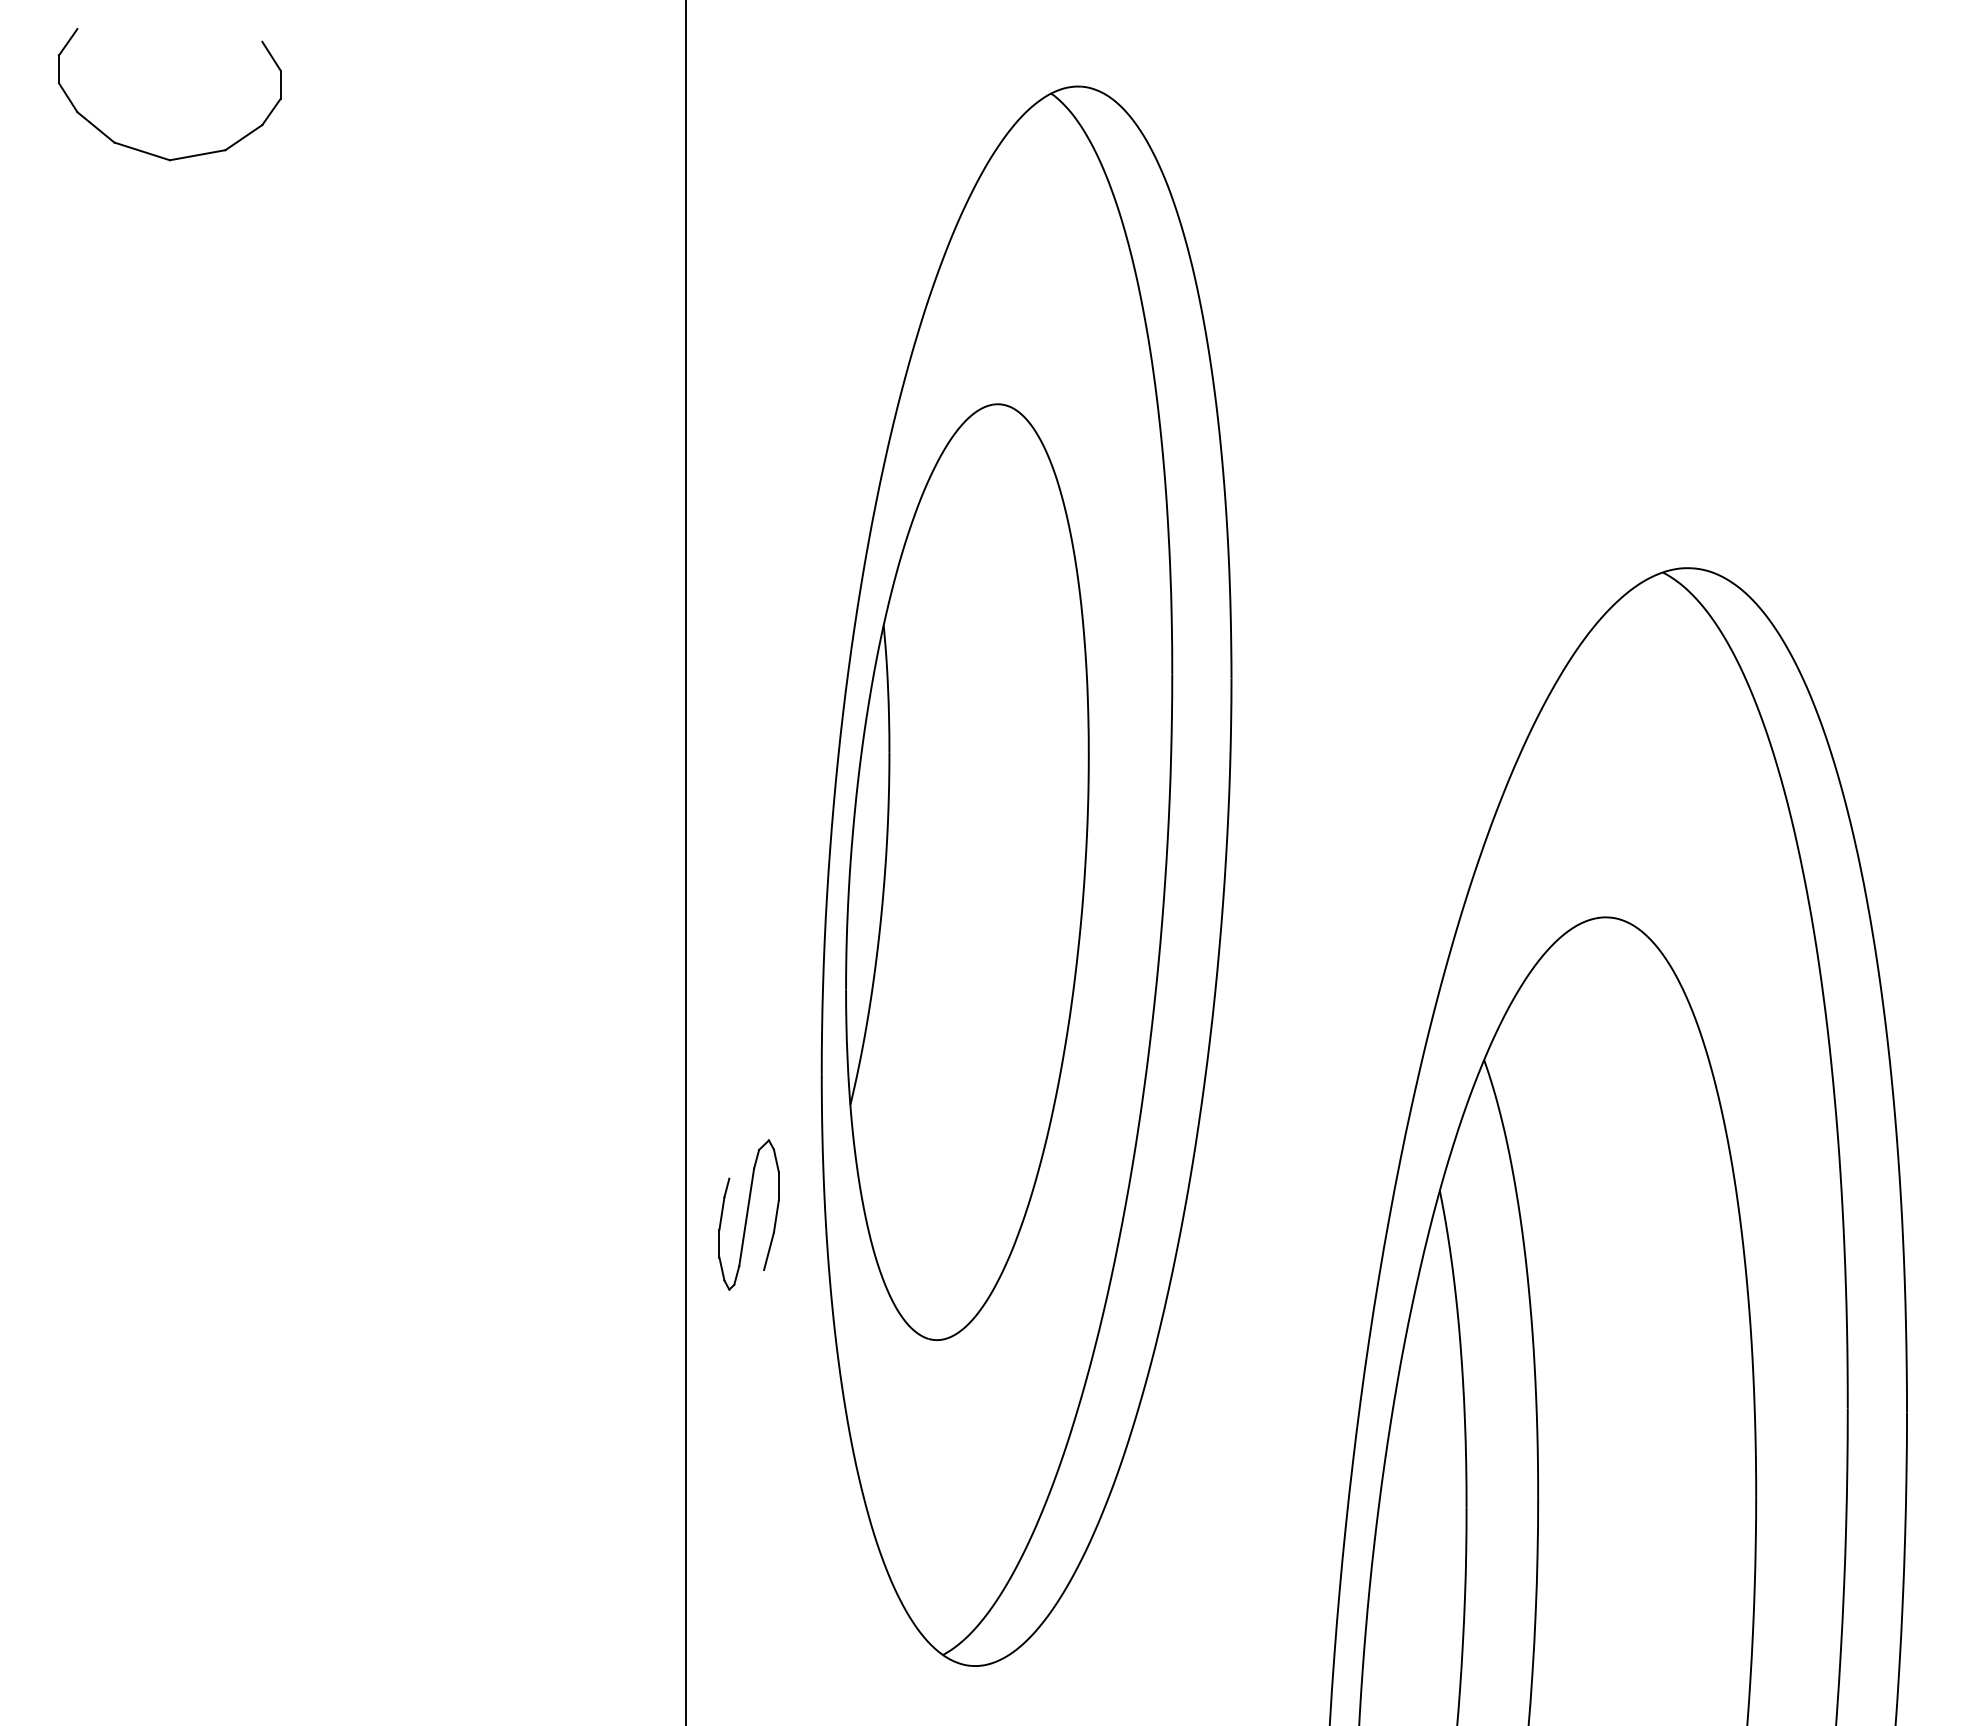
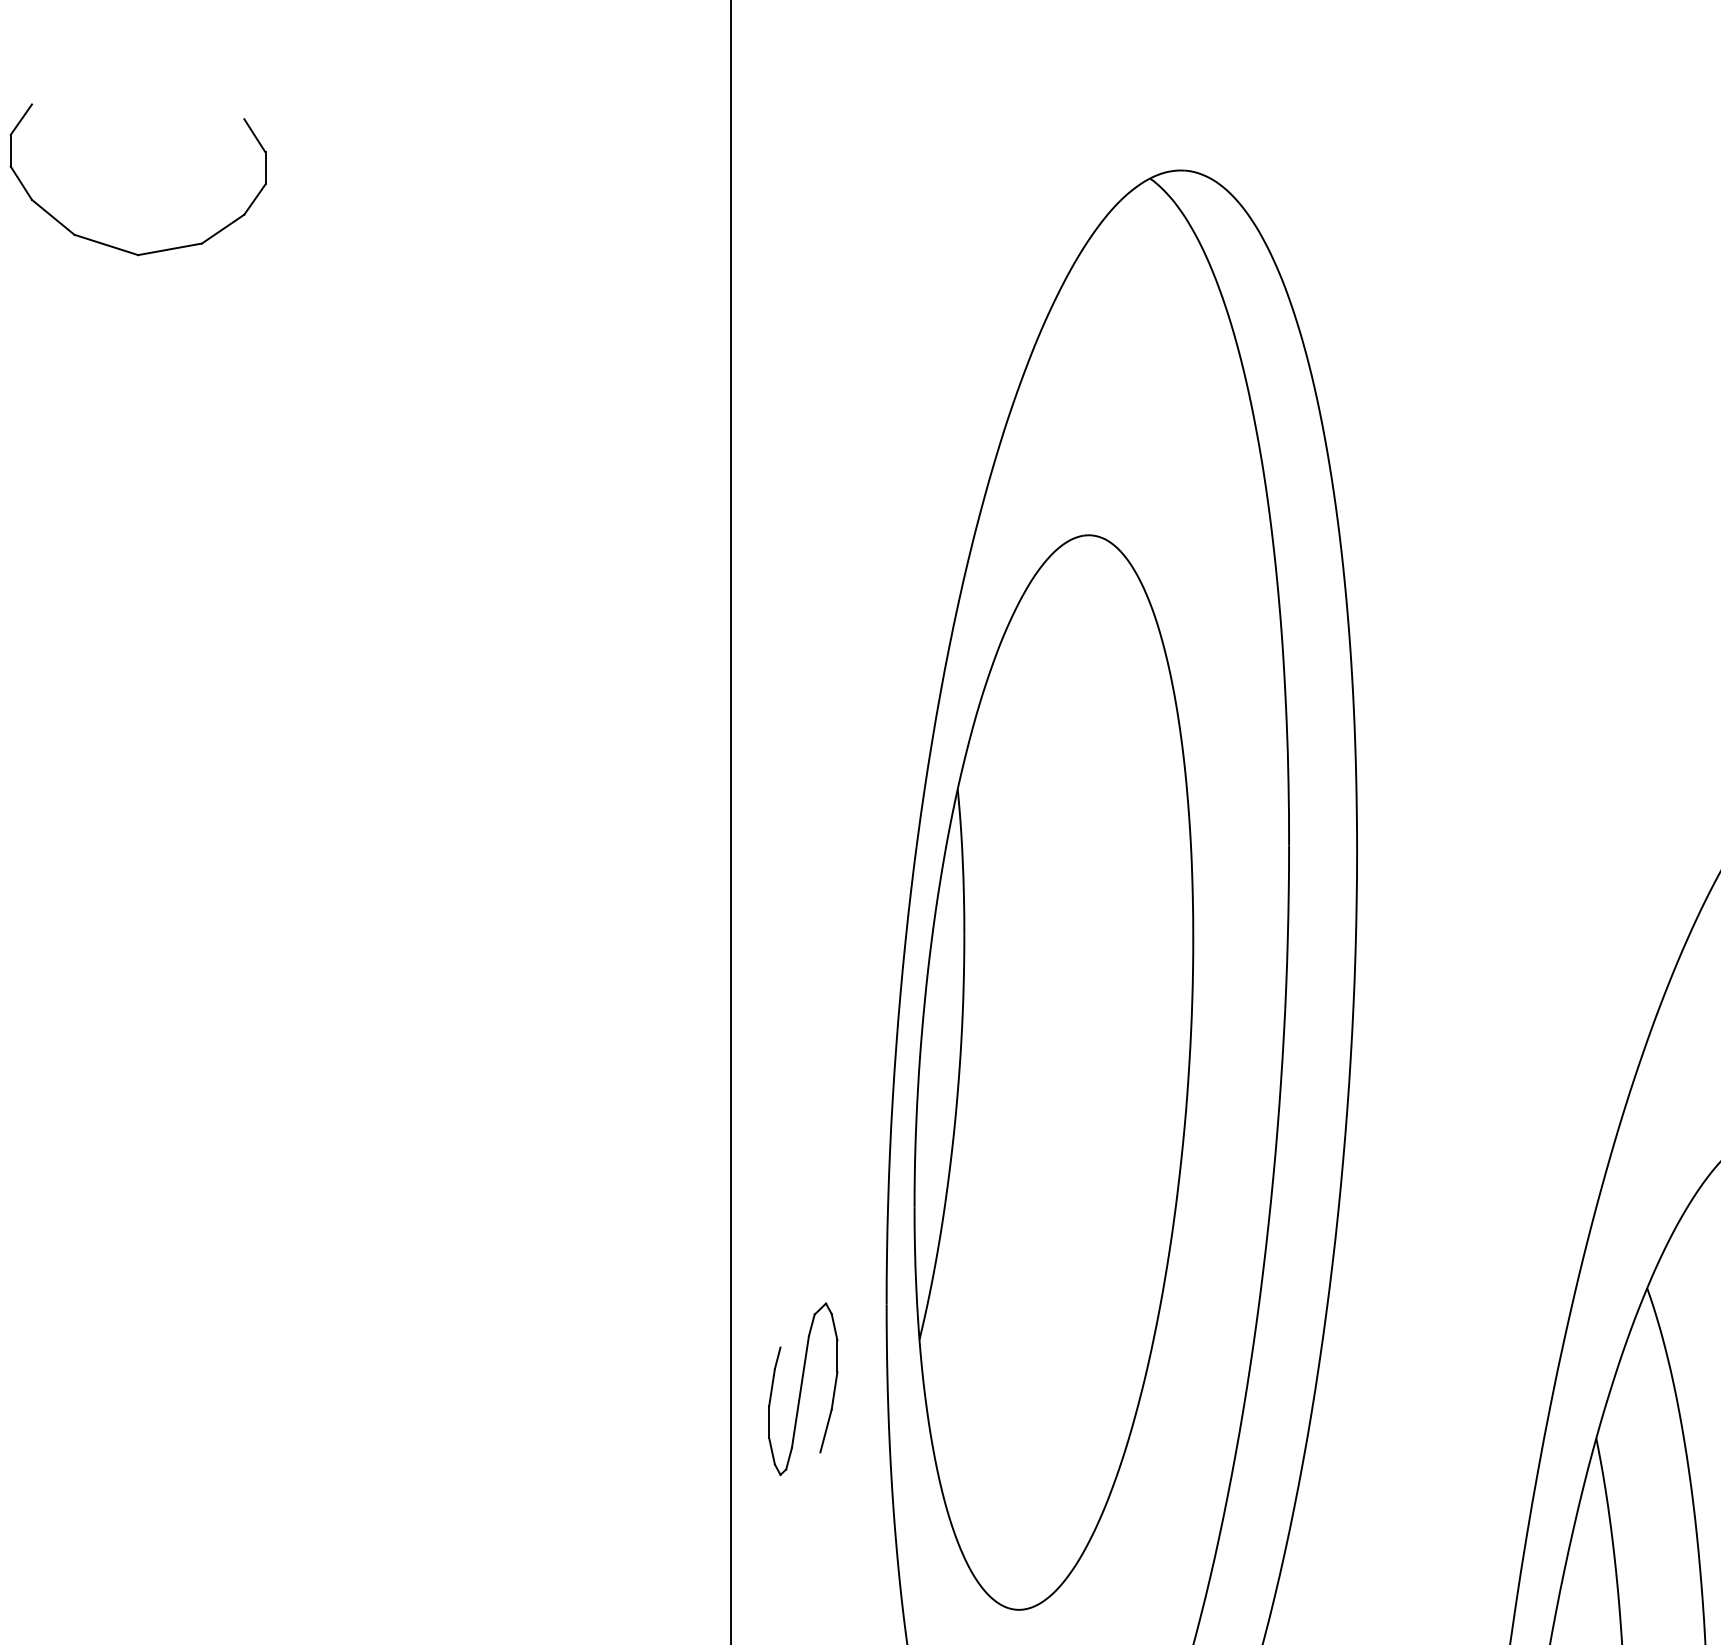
part: (748, 1214) -> (802, 1388), moved

